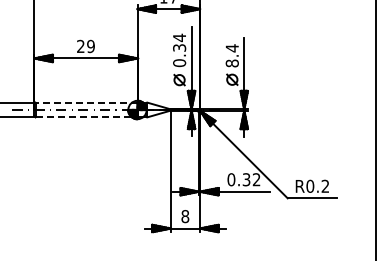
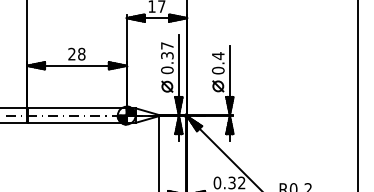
text: (179, 37) -> (167, 45), 0.34 -> 0.37
text: (90, 46) -> (81, 54), 29 -> 28
text: (232, 63) -> (218, 70), 8.4 -> 0.4
line: (86, 102) -> (77, 108), dashed -> solid
line: (86, 117) -> (77, 122), dashed -> solid

